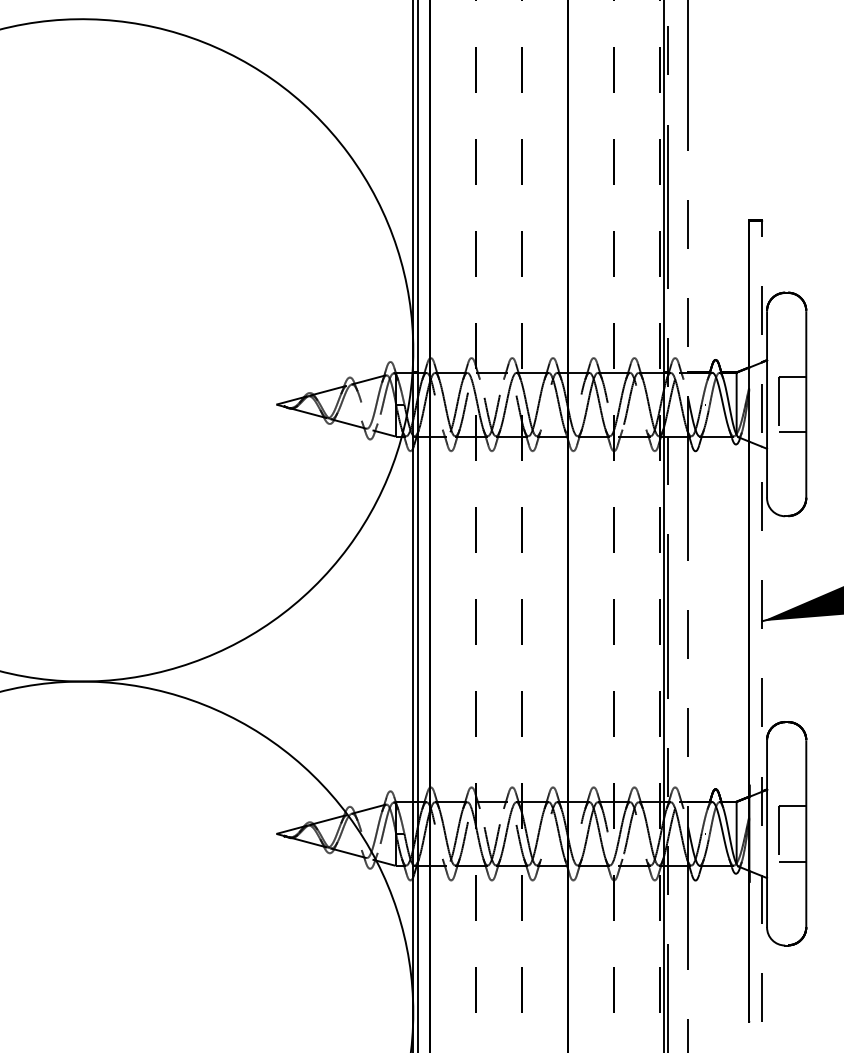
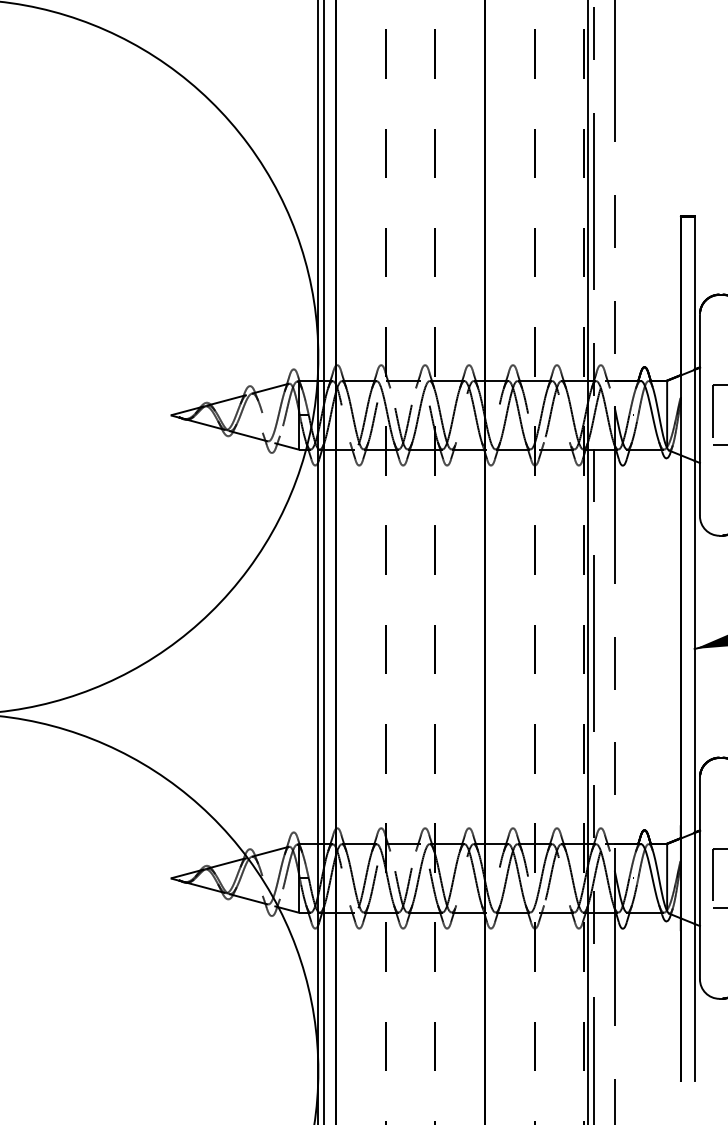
line: (762, 621) -> (695, 649), dashed -> solid

